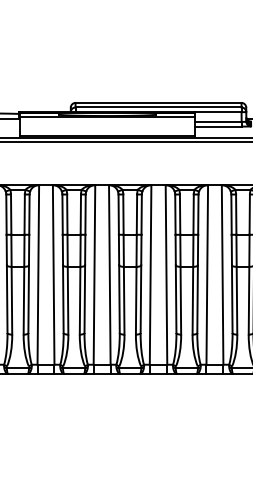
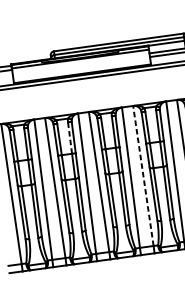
line: (80, 214) -> (69, 137), solid -> dashed
line: (166, 274) -> (143, 175), solid -> dashed

